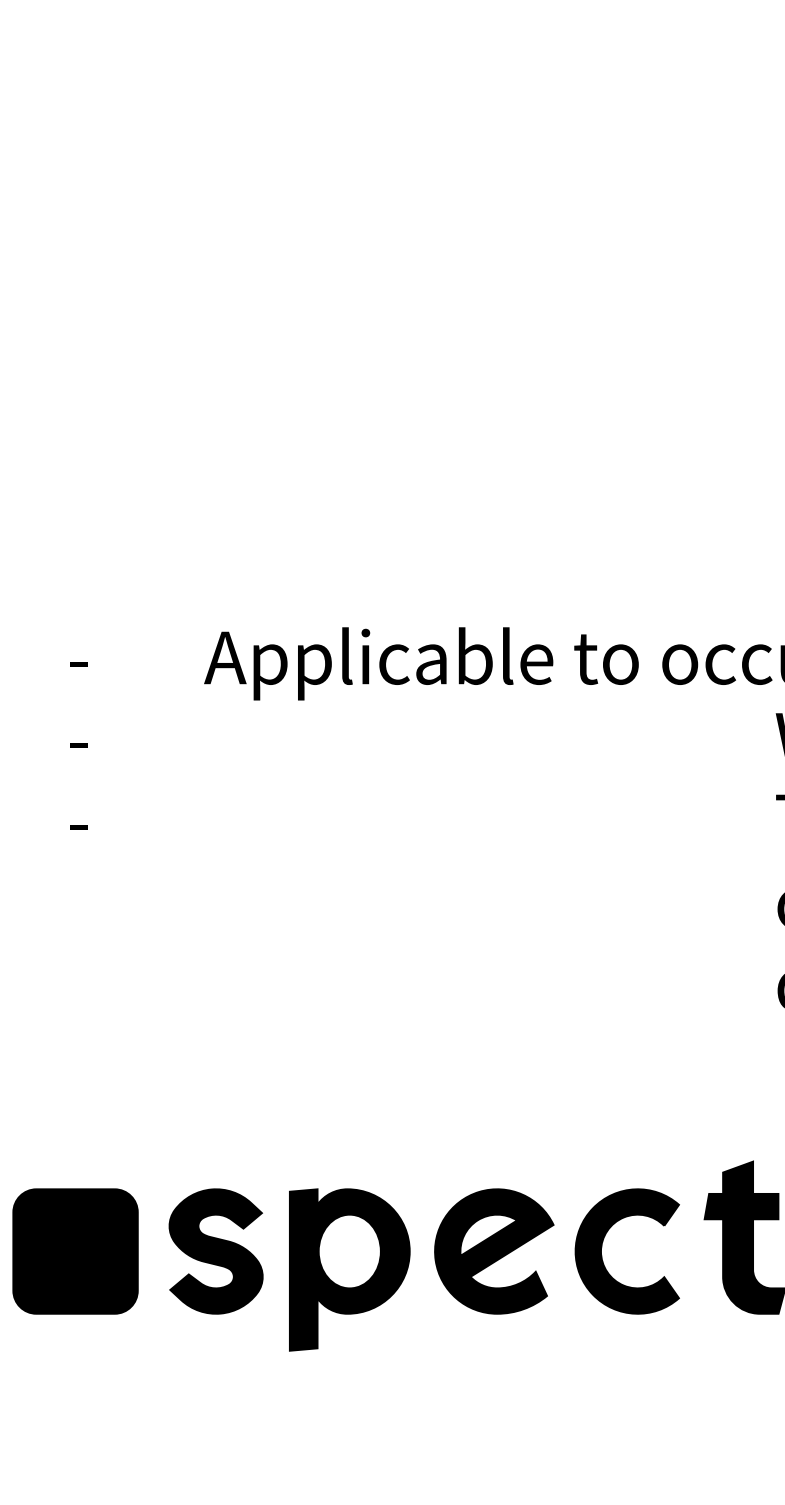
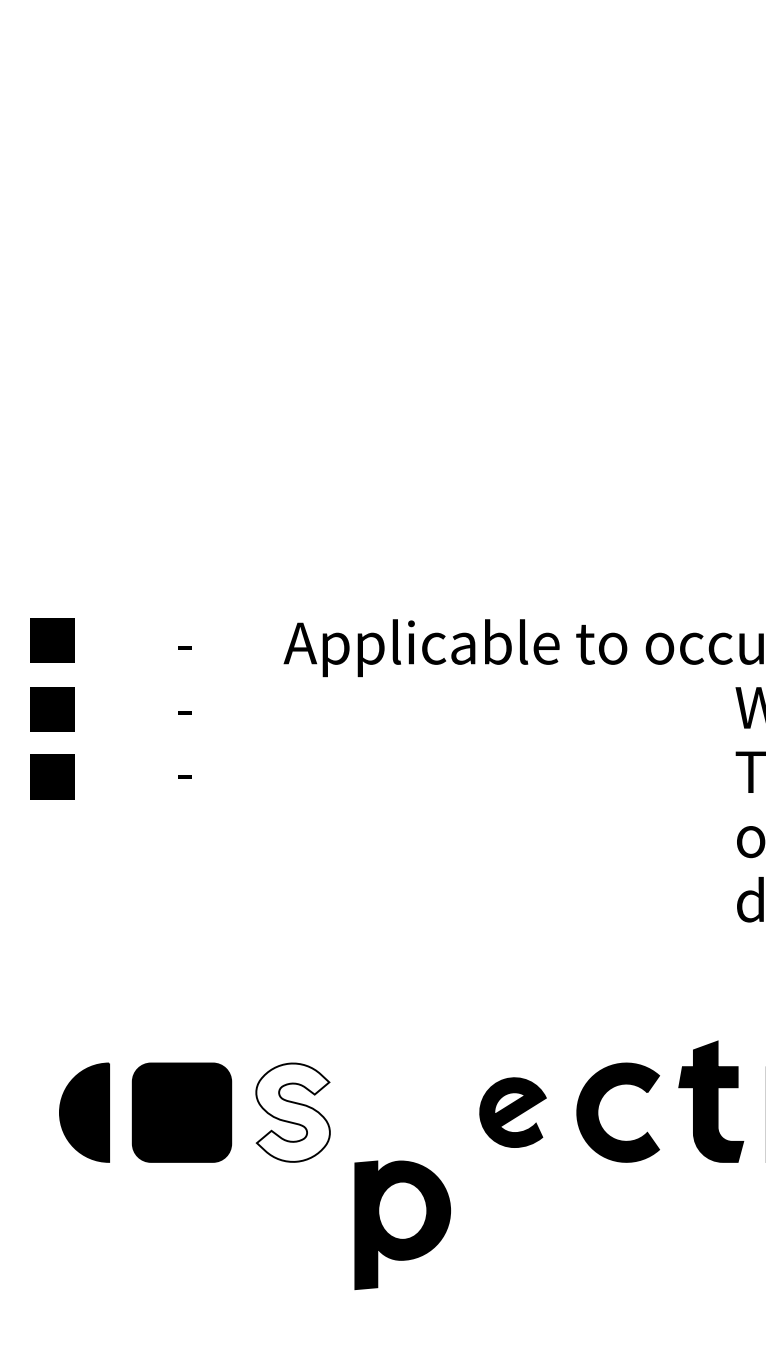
fill: (215, 1251) -> (292, 1112), removed
part: (493, 1251) -> (512, 1112), size x0.7
part: (349, 1268) -> (402, 1224), moved

